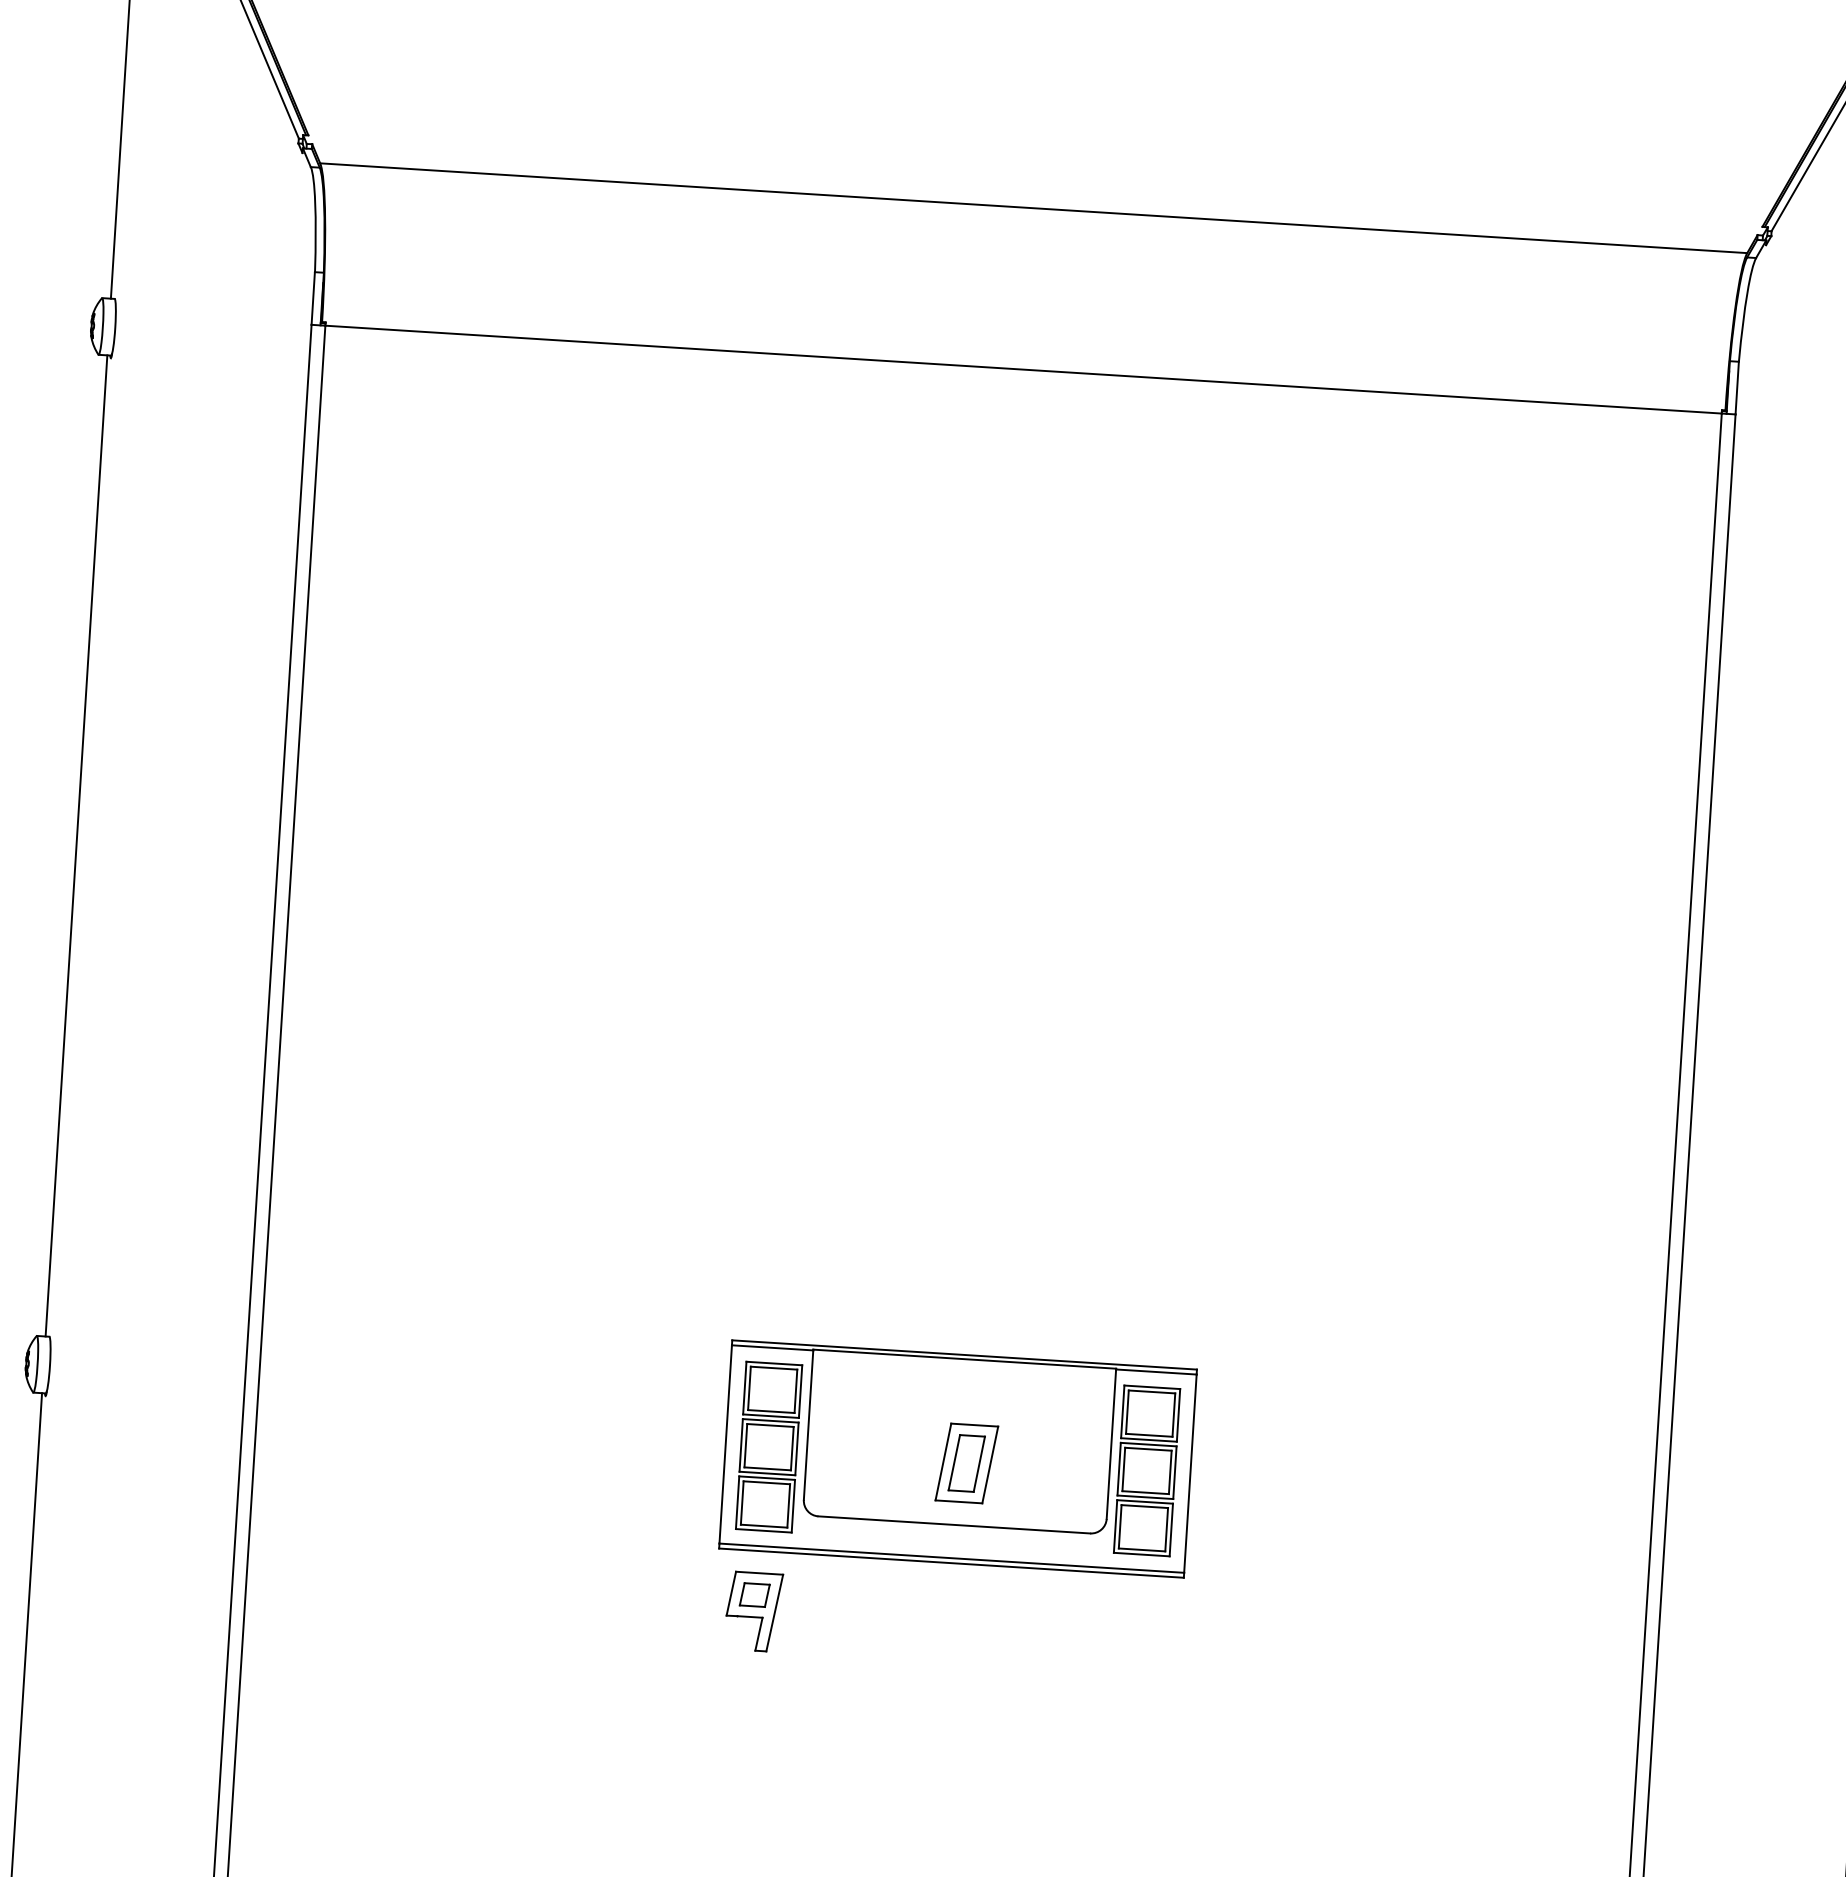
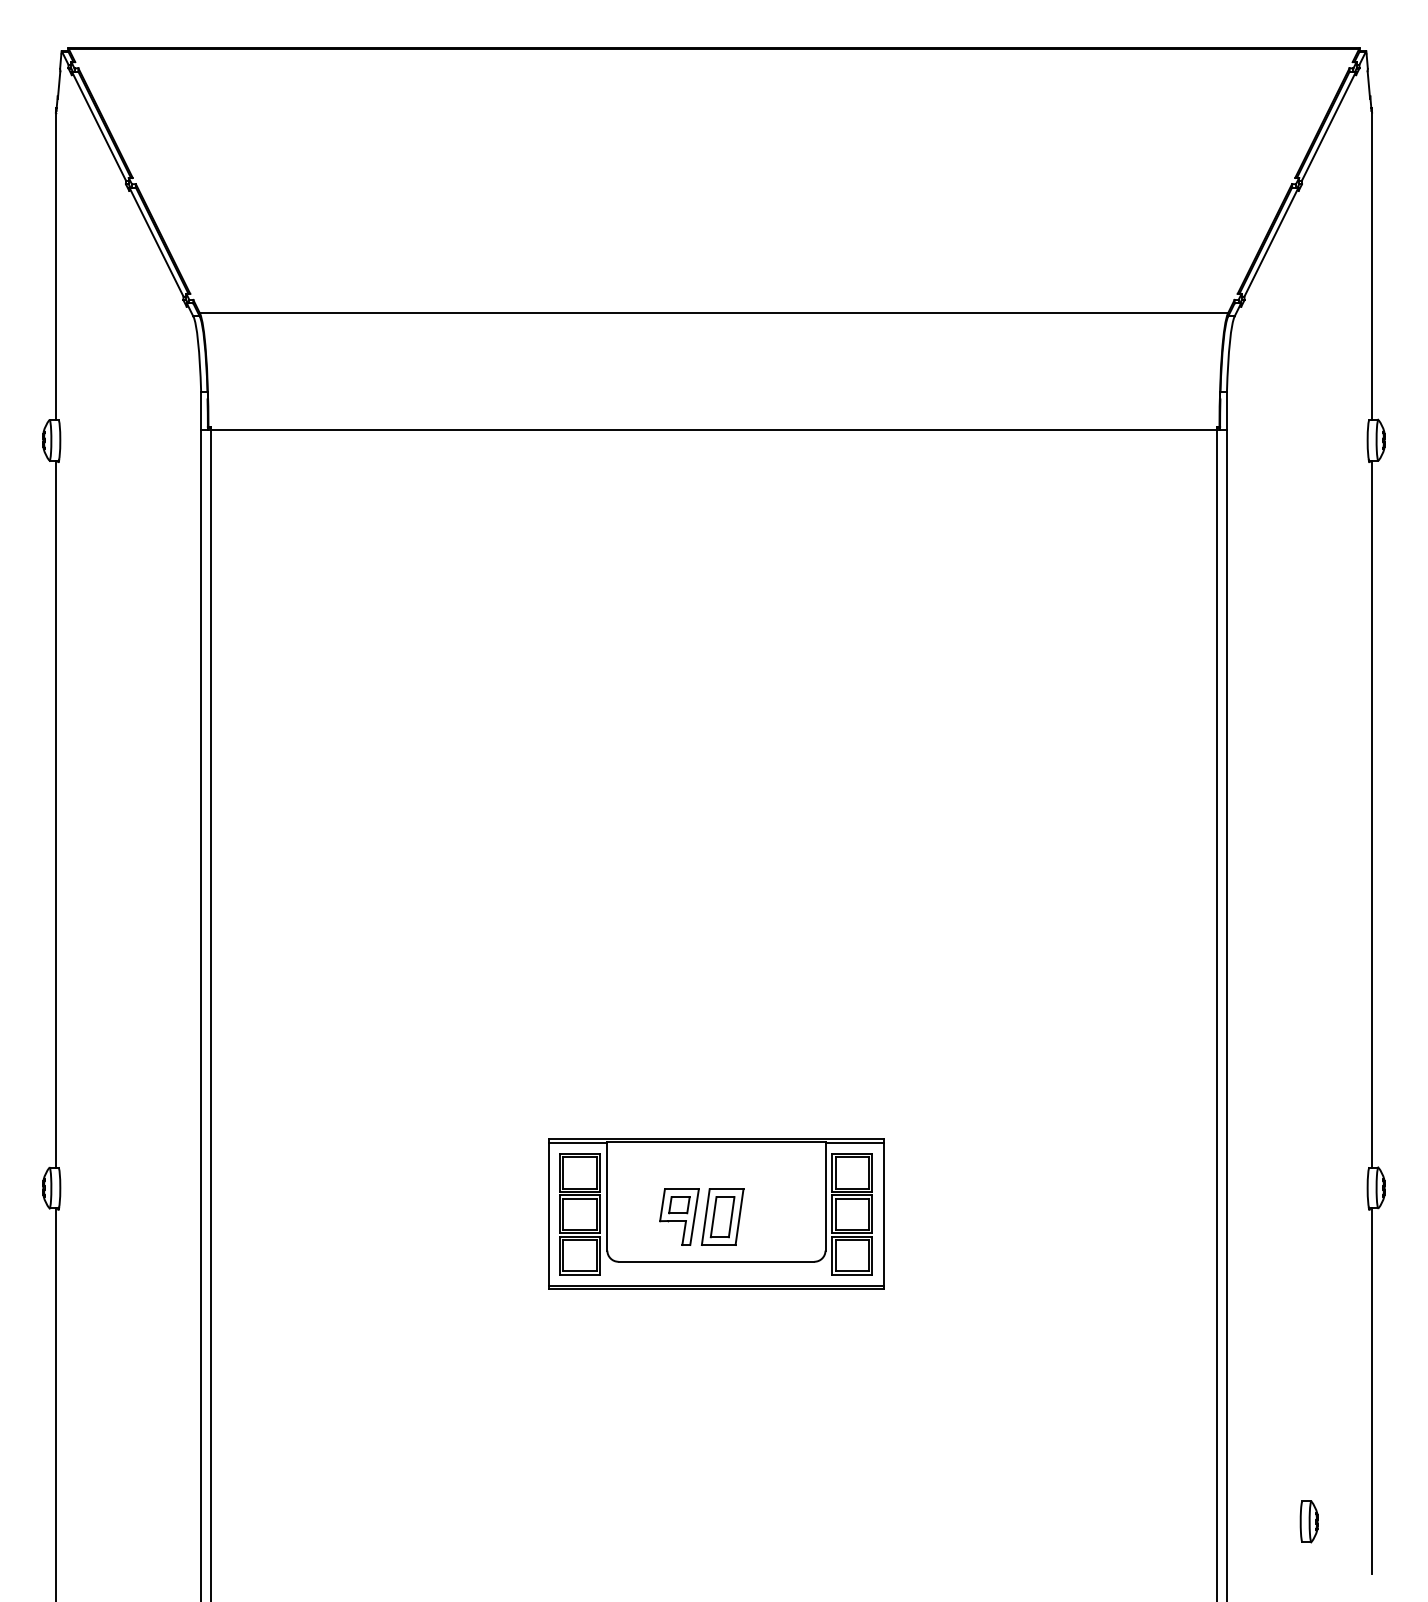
part: (753, 1610) -> (679, 1216), moved

